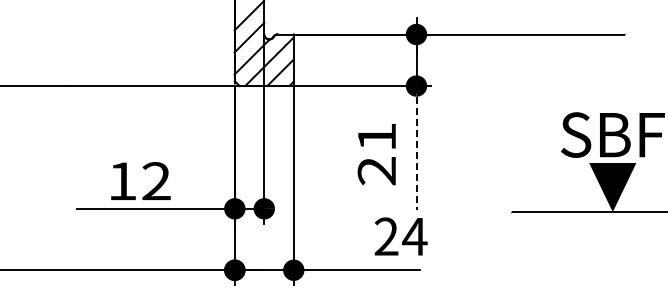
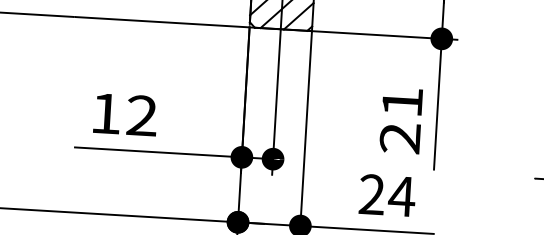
line: (416, 147) -> (437, 103), dashed -> solid
text: (376, 154) -> (400, 120), moved
text: (140, 180) -> (125, 113), moved
text: (400, 236) -> (386, 195), moved

